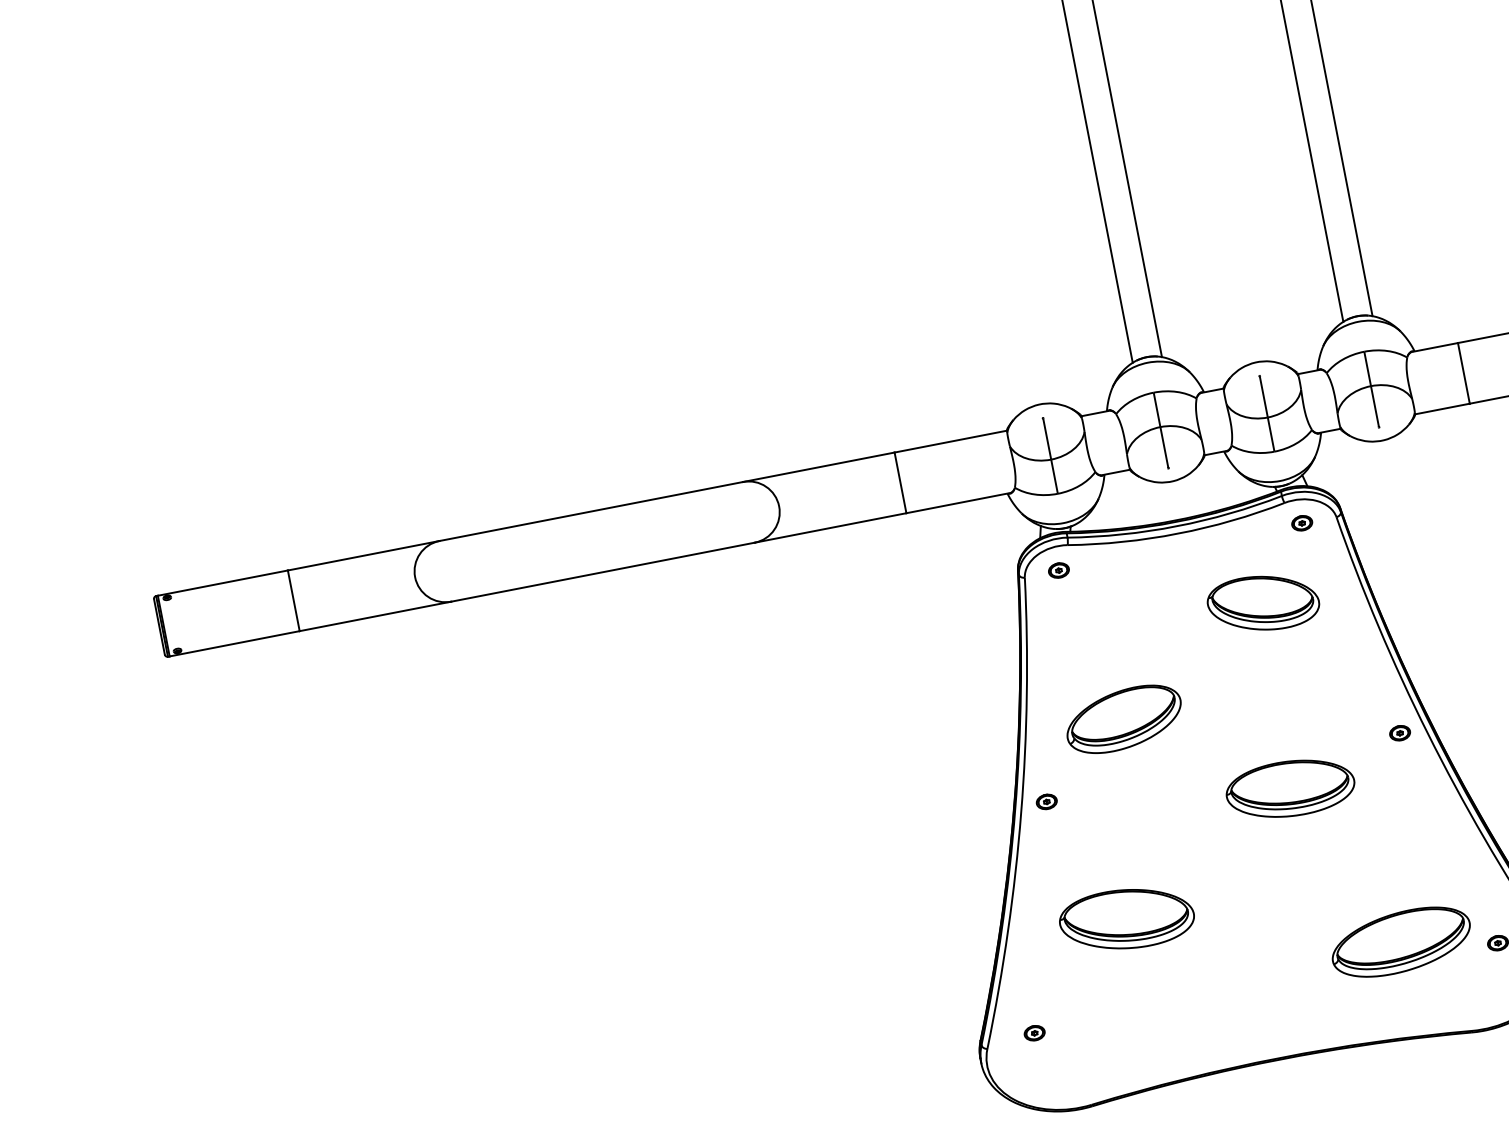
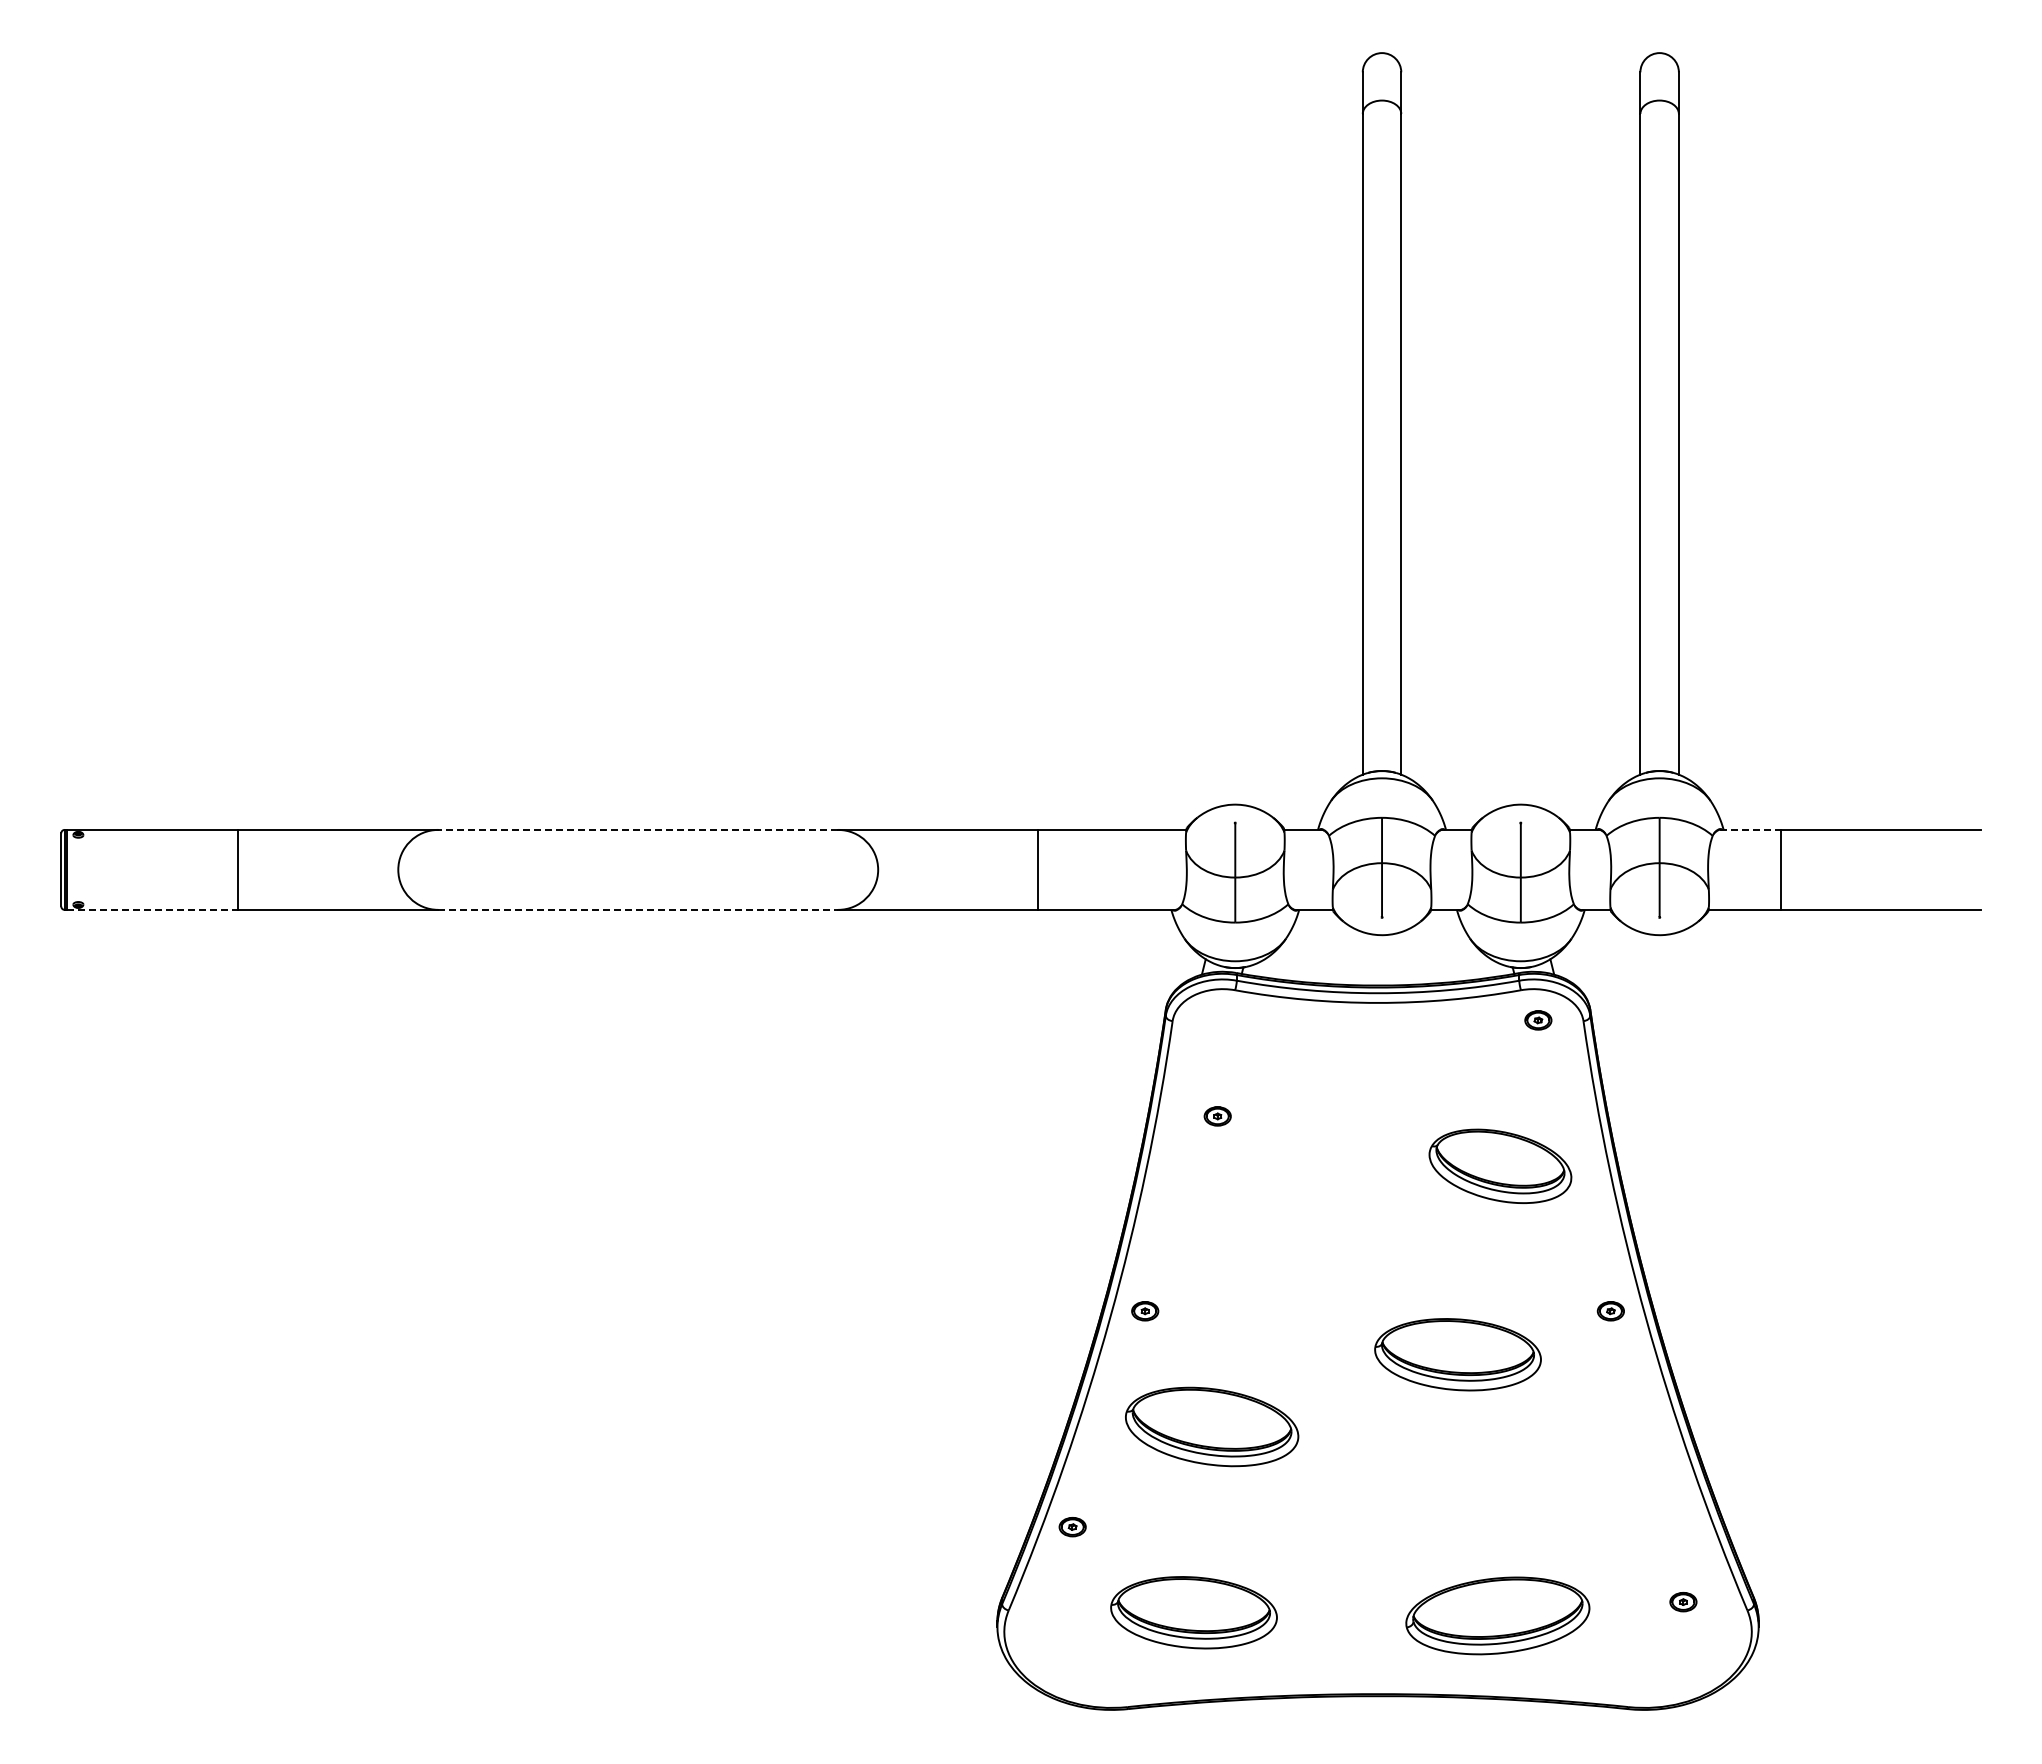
line: (1434, 347) -> (1750, 829), solid -> dashed
line: (591, 511) -> (638, 829), solid -> dashed
part: (1058, 570) -> (1217, 1116), moved
line: (603, 571) -> (638, 909), solid -> dashed
part: (1263, 602) -> (1500, 1165), moved
line: (234, 643) -> (152, 909), solid -> dashed
part: (1123, 719) -> (1263, 1225), removed
part: (1127, 918) -> (1212, 1426), moved
part: (1400, 941) -> (1497, 1615), moved
part: (1127, 1023) -> (1193, 1612), added
part: (1034, 1033) -> (1072, 1527), moved

